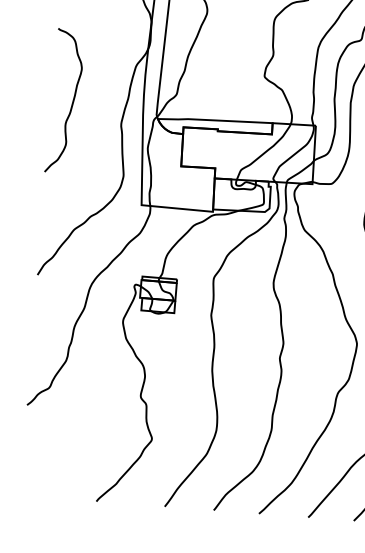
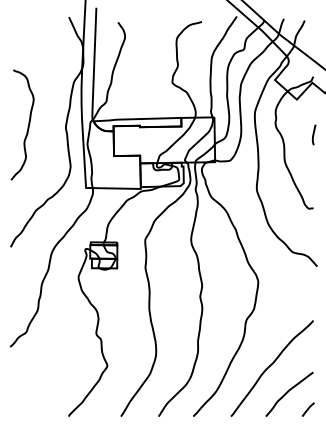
curve: (71, 103) -> (27, 126), moved

